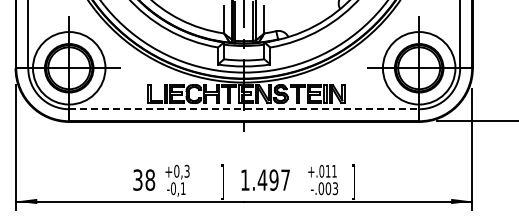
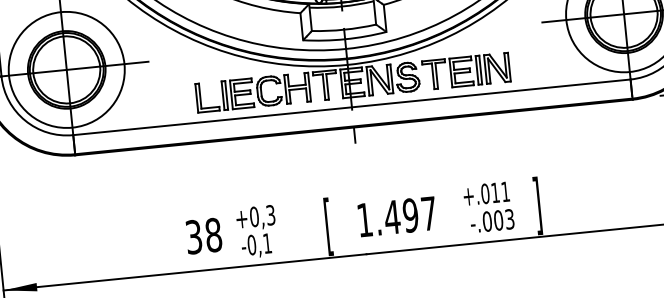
line: (244, 109) -> (352, 107), dashed -> solid
text: (222, 182) -> (328, 227), ] -> [

